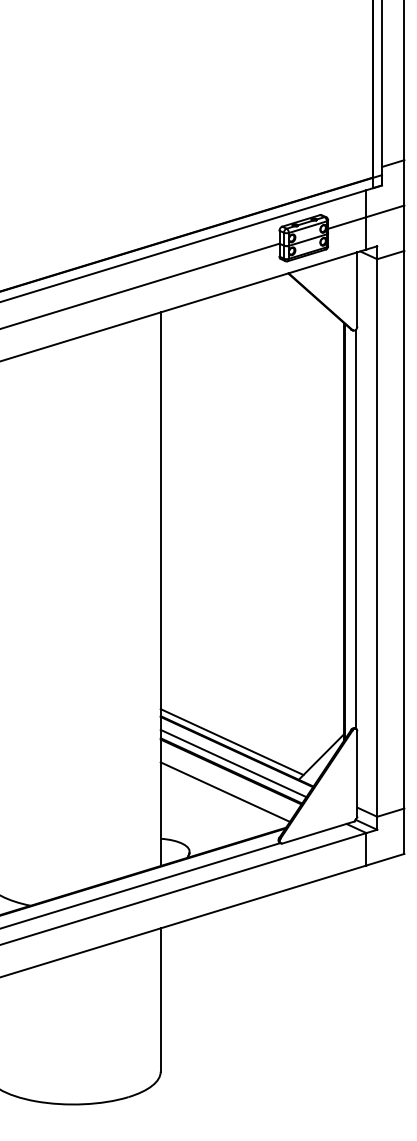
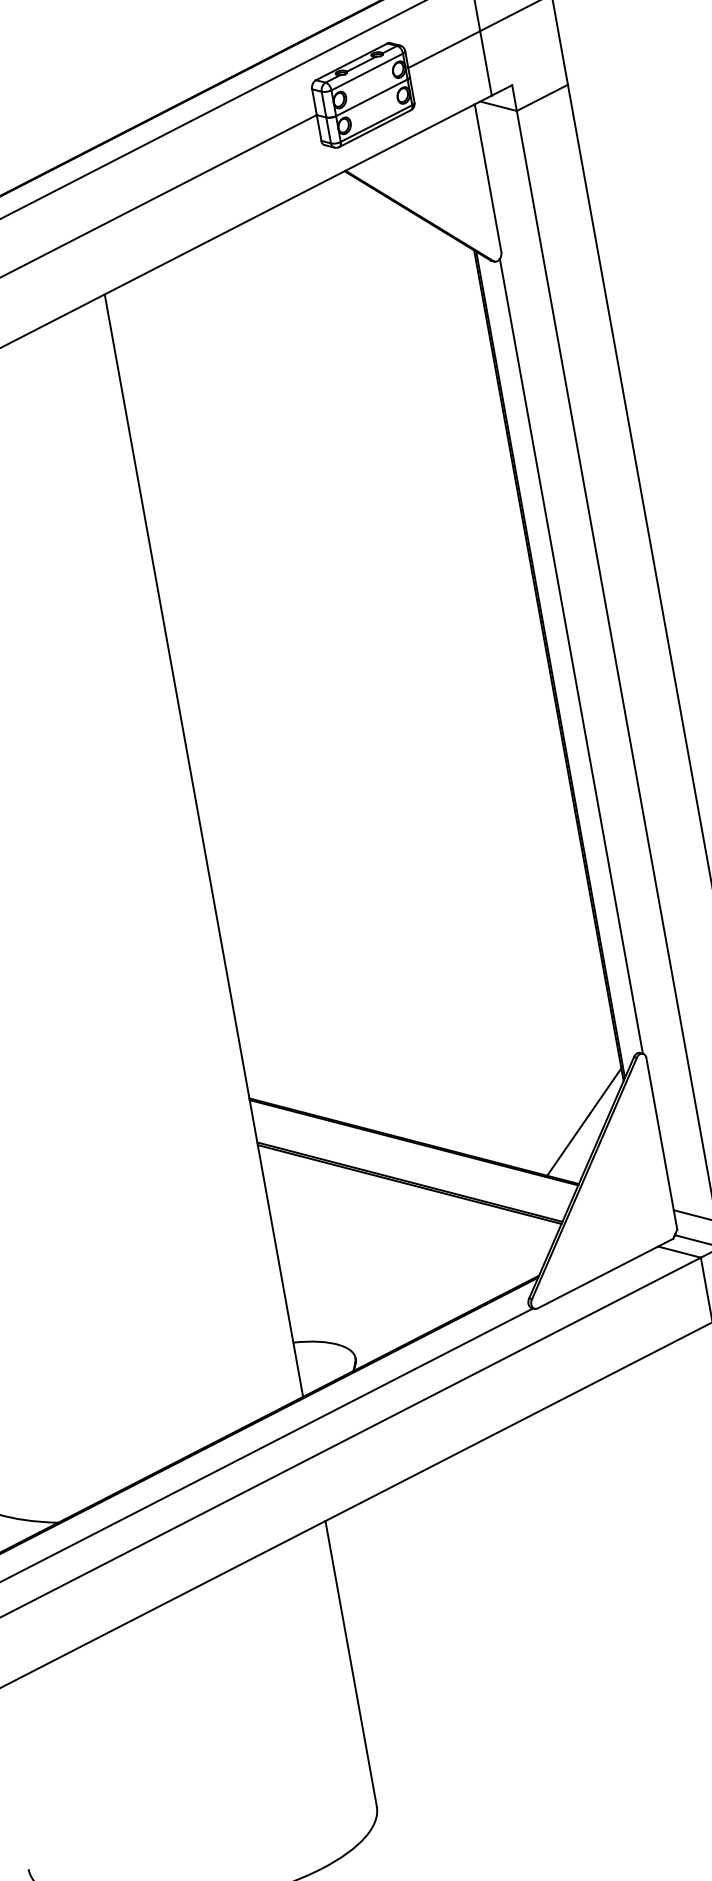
line: (231, 742) -> (399, 1125), removed
line: (233, 763) -> (411, 1166), removed
line: (224, 791) -> (403, 1225), removed

